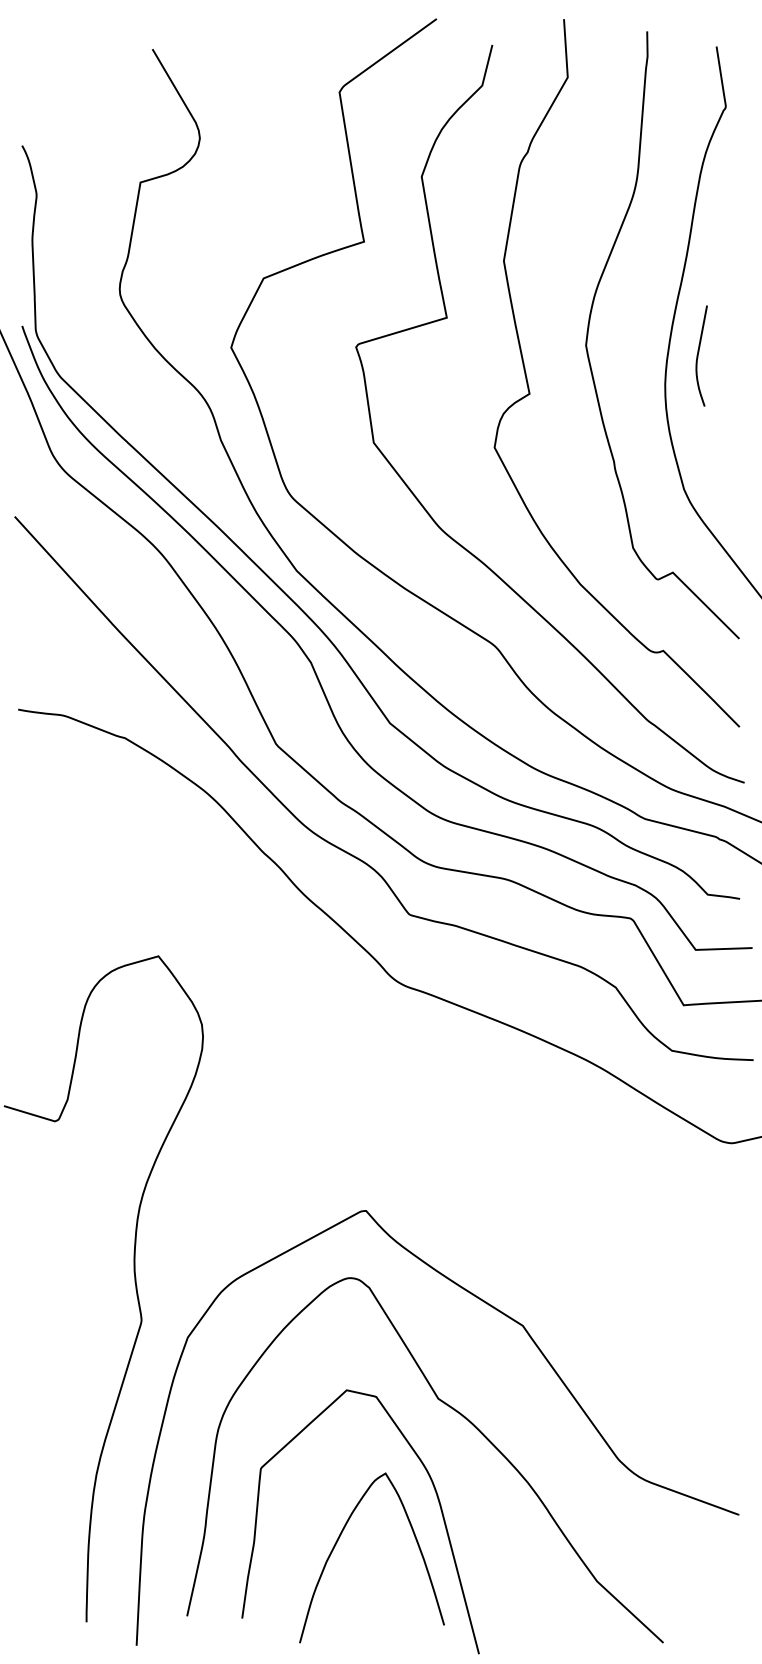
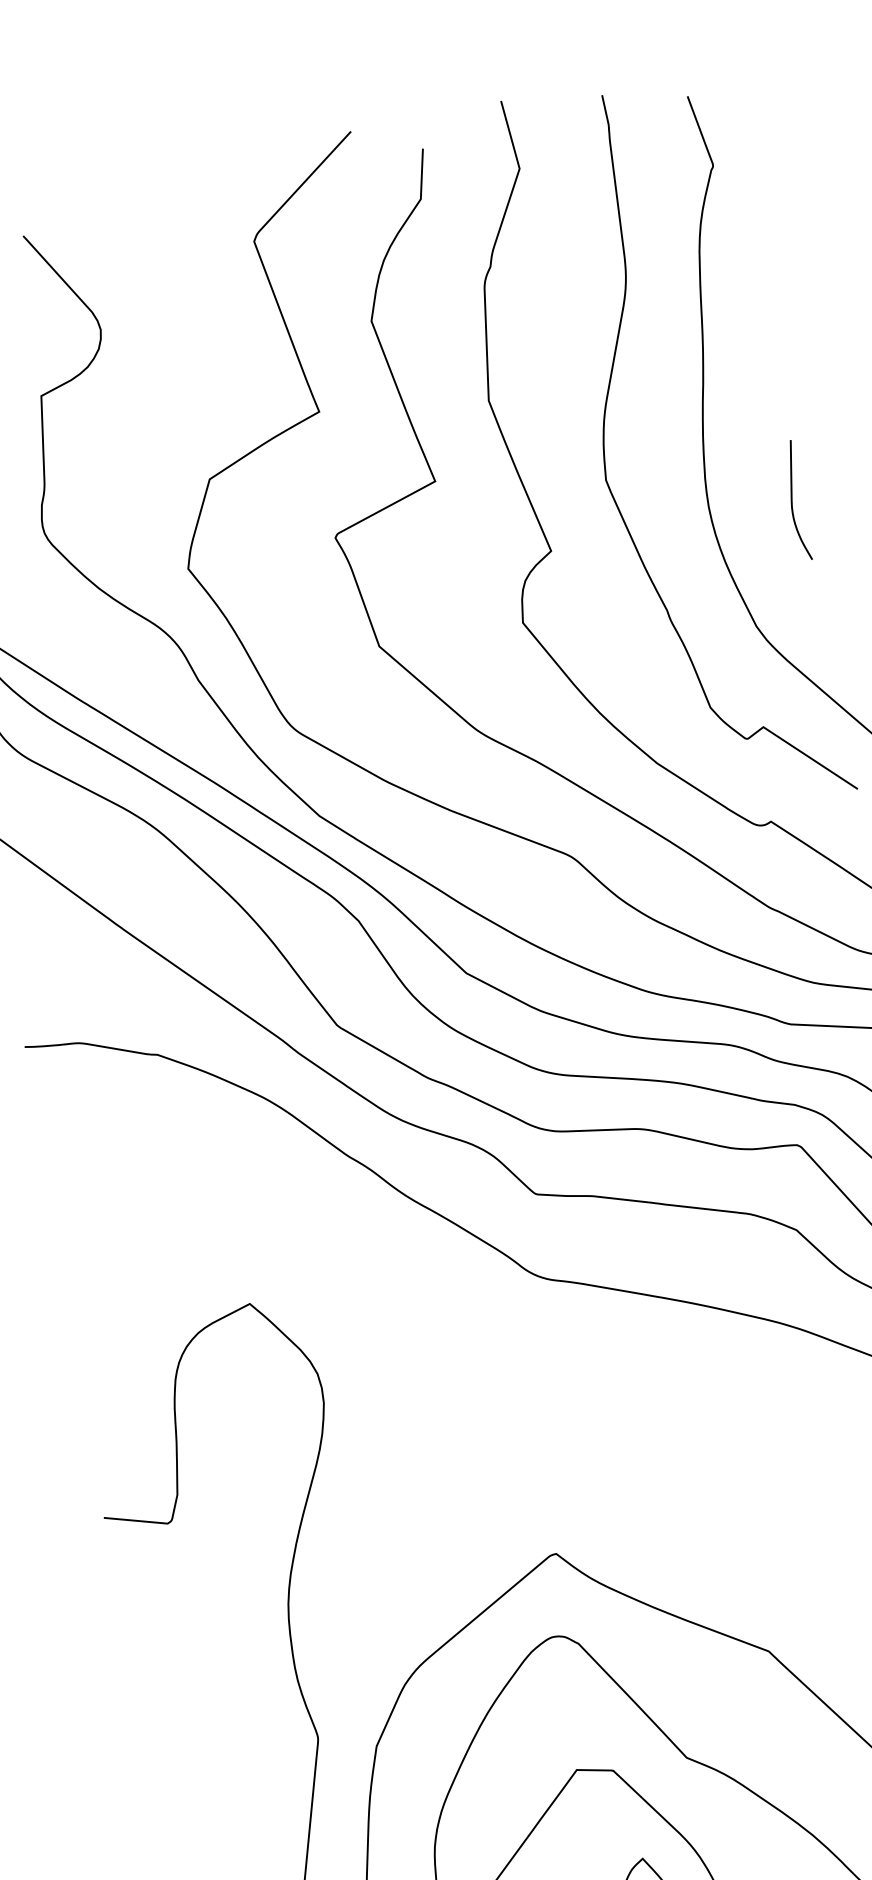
curve: (698, 355) -> (792, 501), moved

